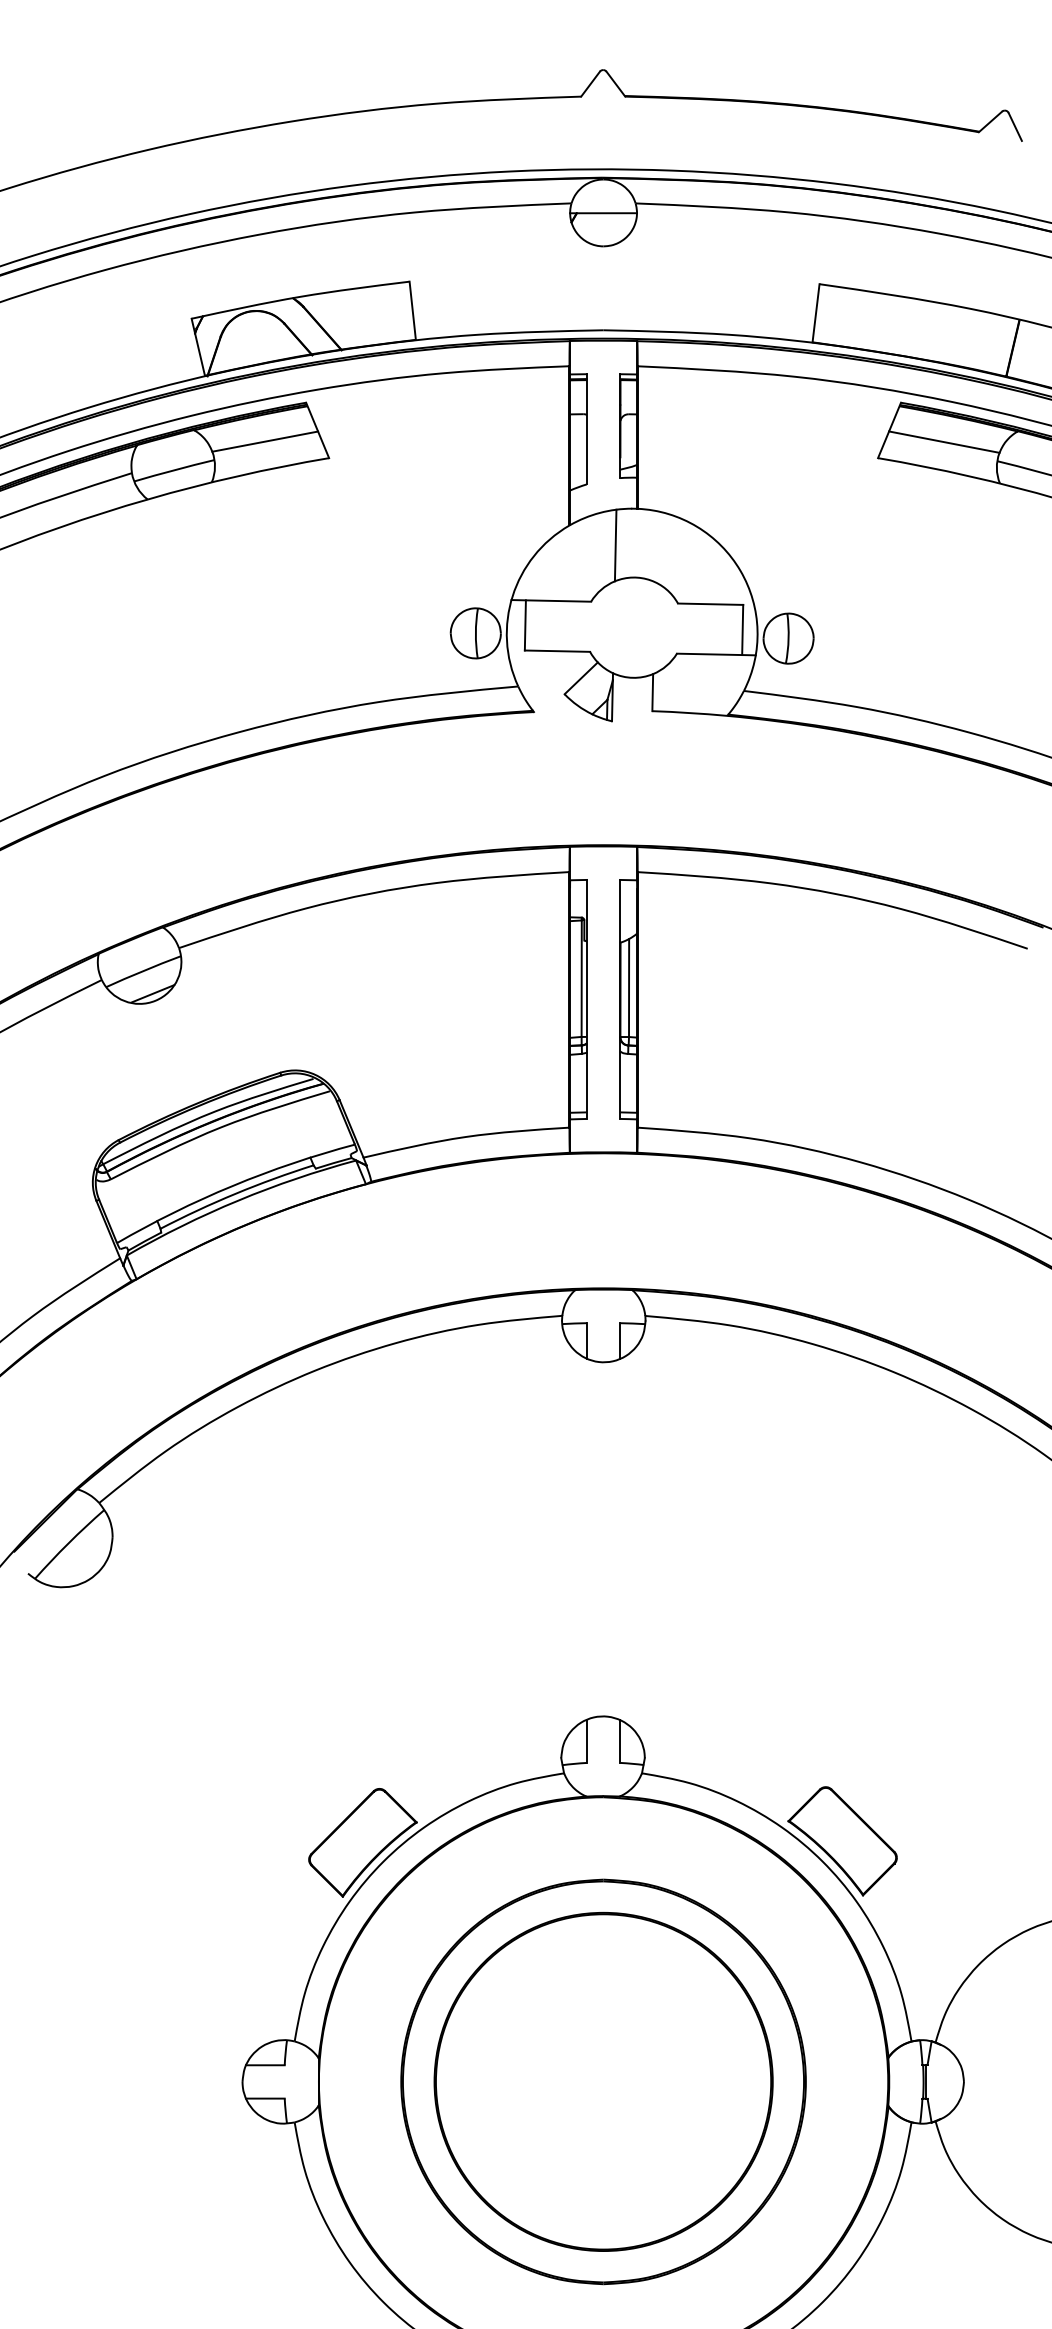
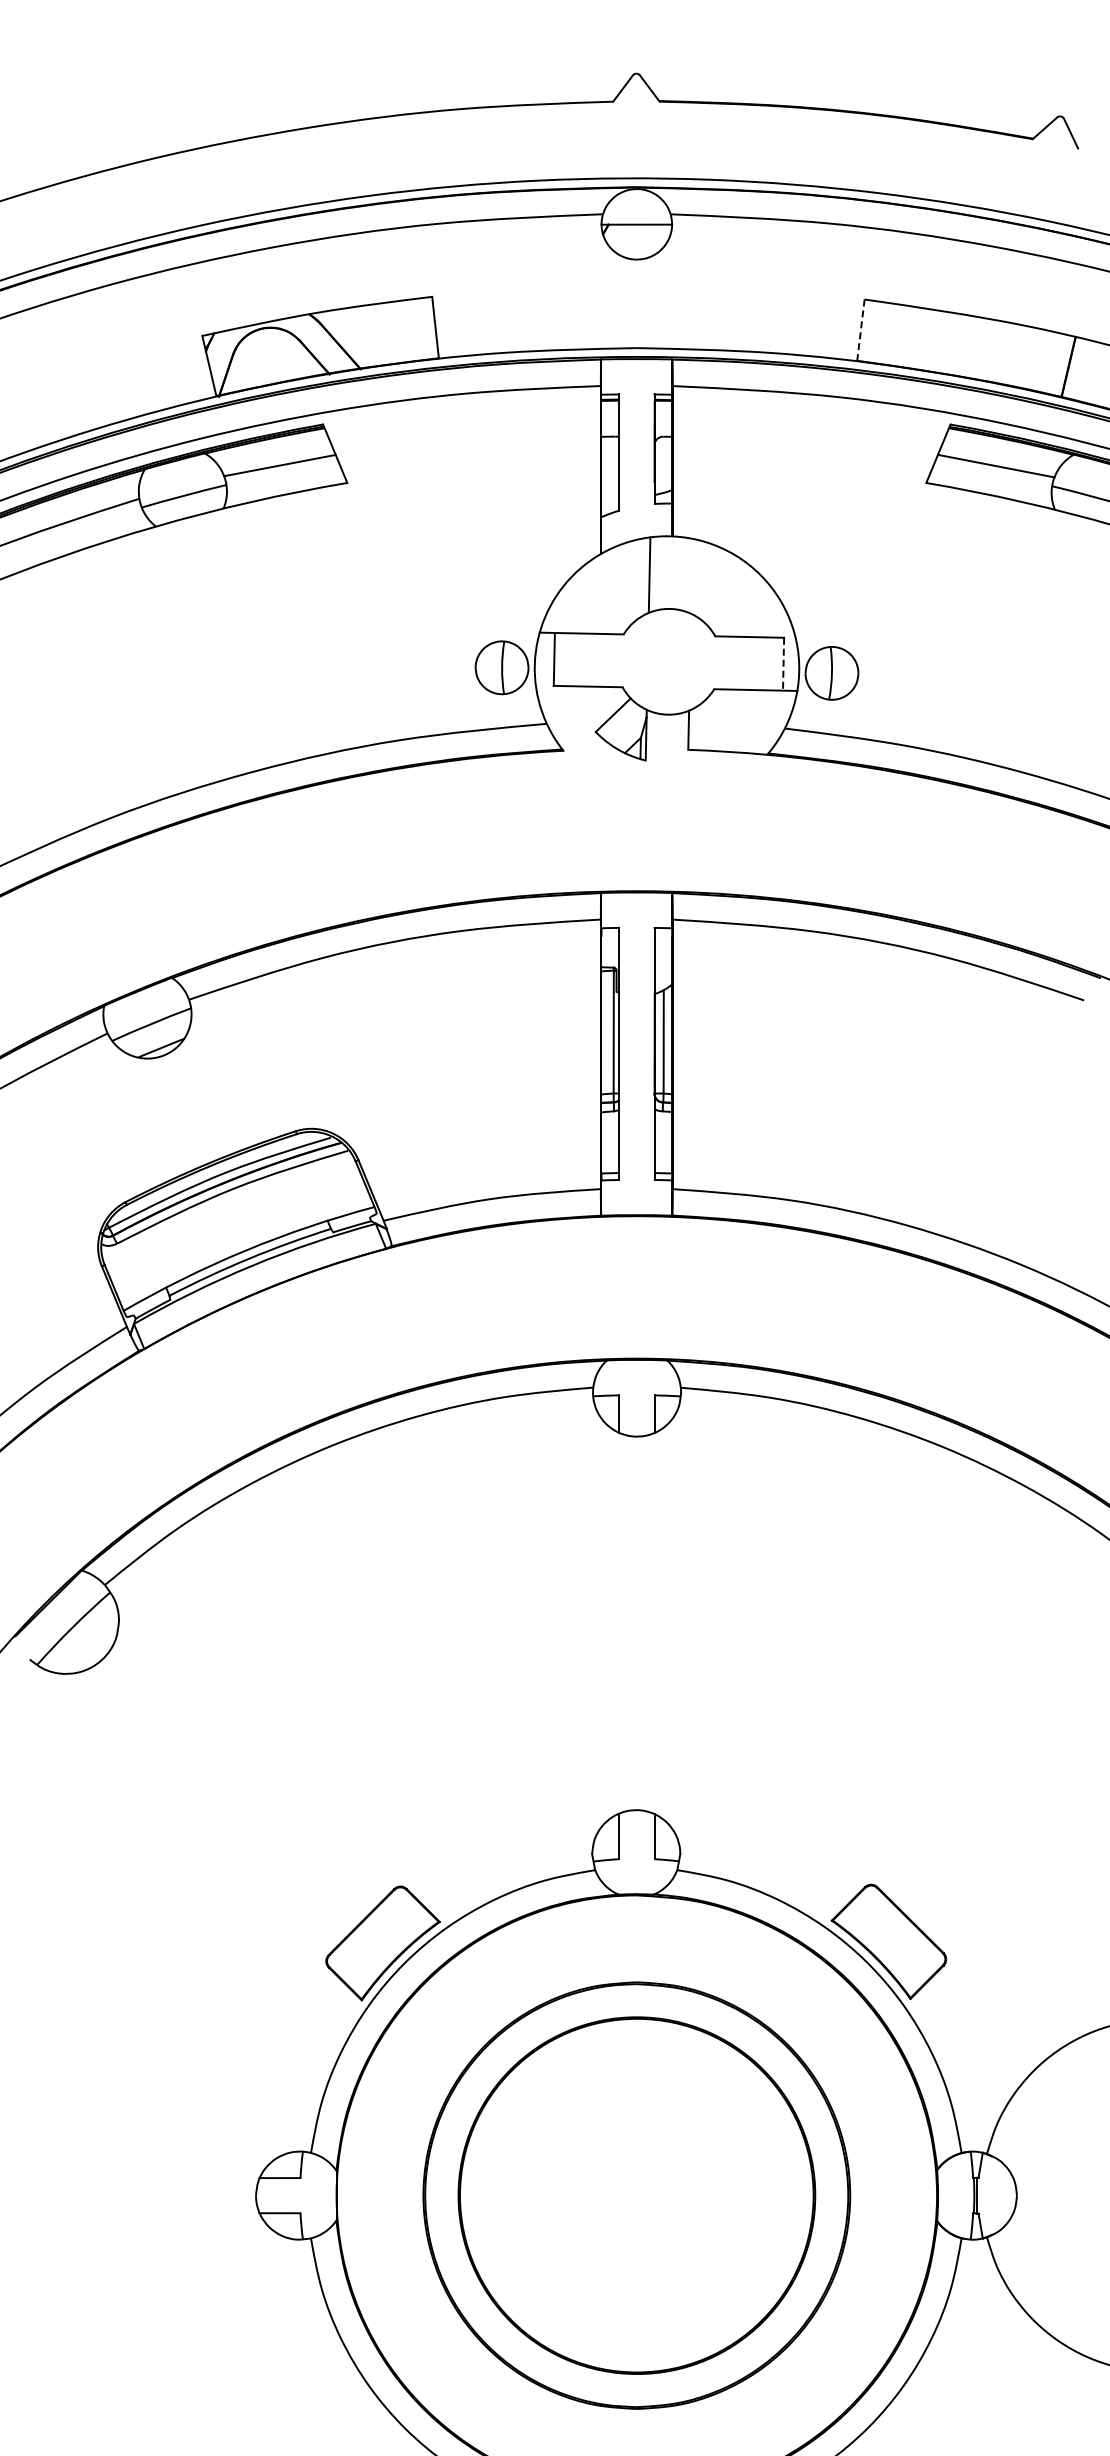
line: (815, 313) -> (860, 330), solid -> dashed
line: (742, 630) -> (783, 664), solid -> dashed

